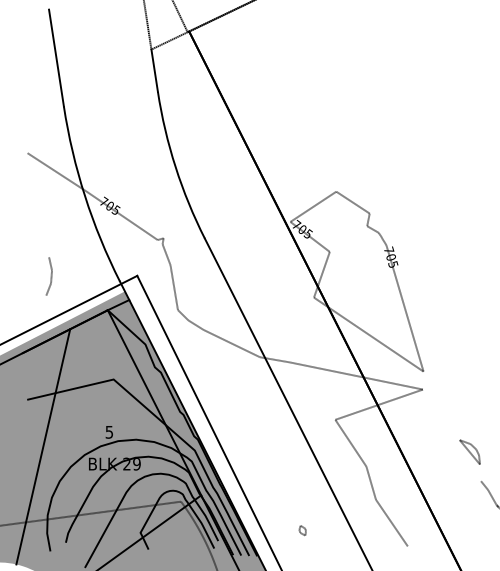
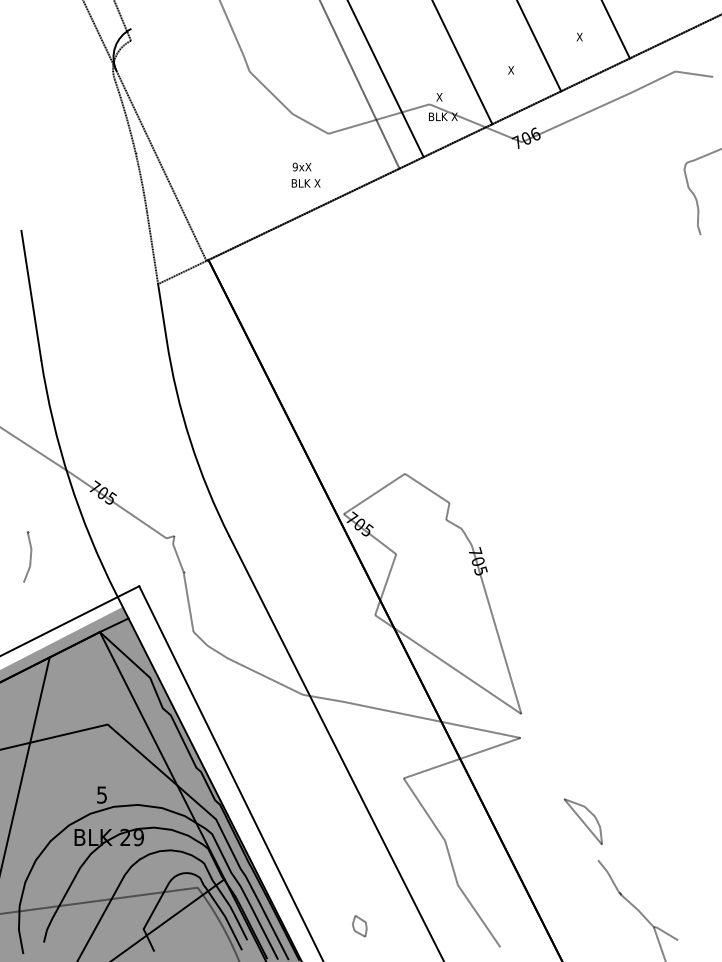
part: (49, 276) -> (27, 556), moved
part: (470, 452) -> (583, 821), size x1.4
part: (303, 530) -> (360, 926), size x1.6

